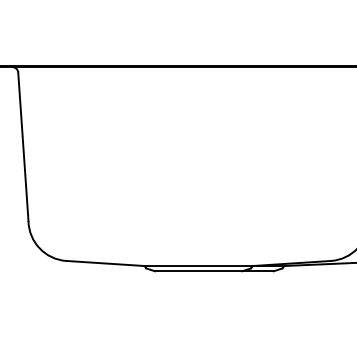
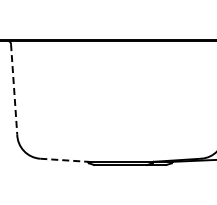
line: (23, 147) -> (14, 89), solid -> dashed
line: (104, 263) -> (63, 160), solid -> dashed

